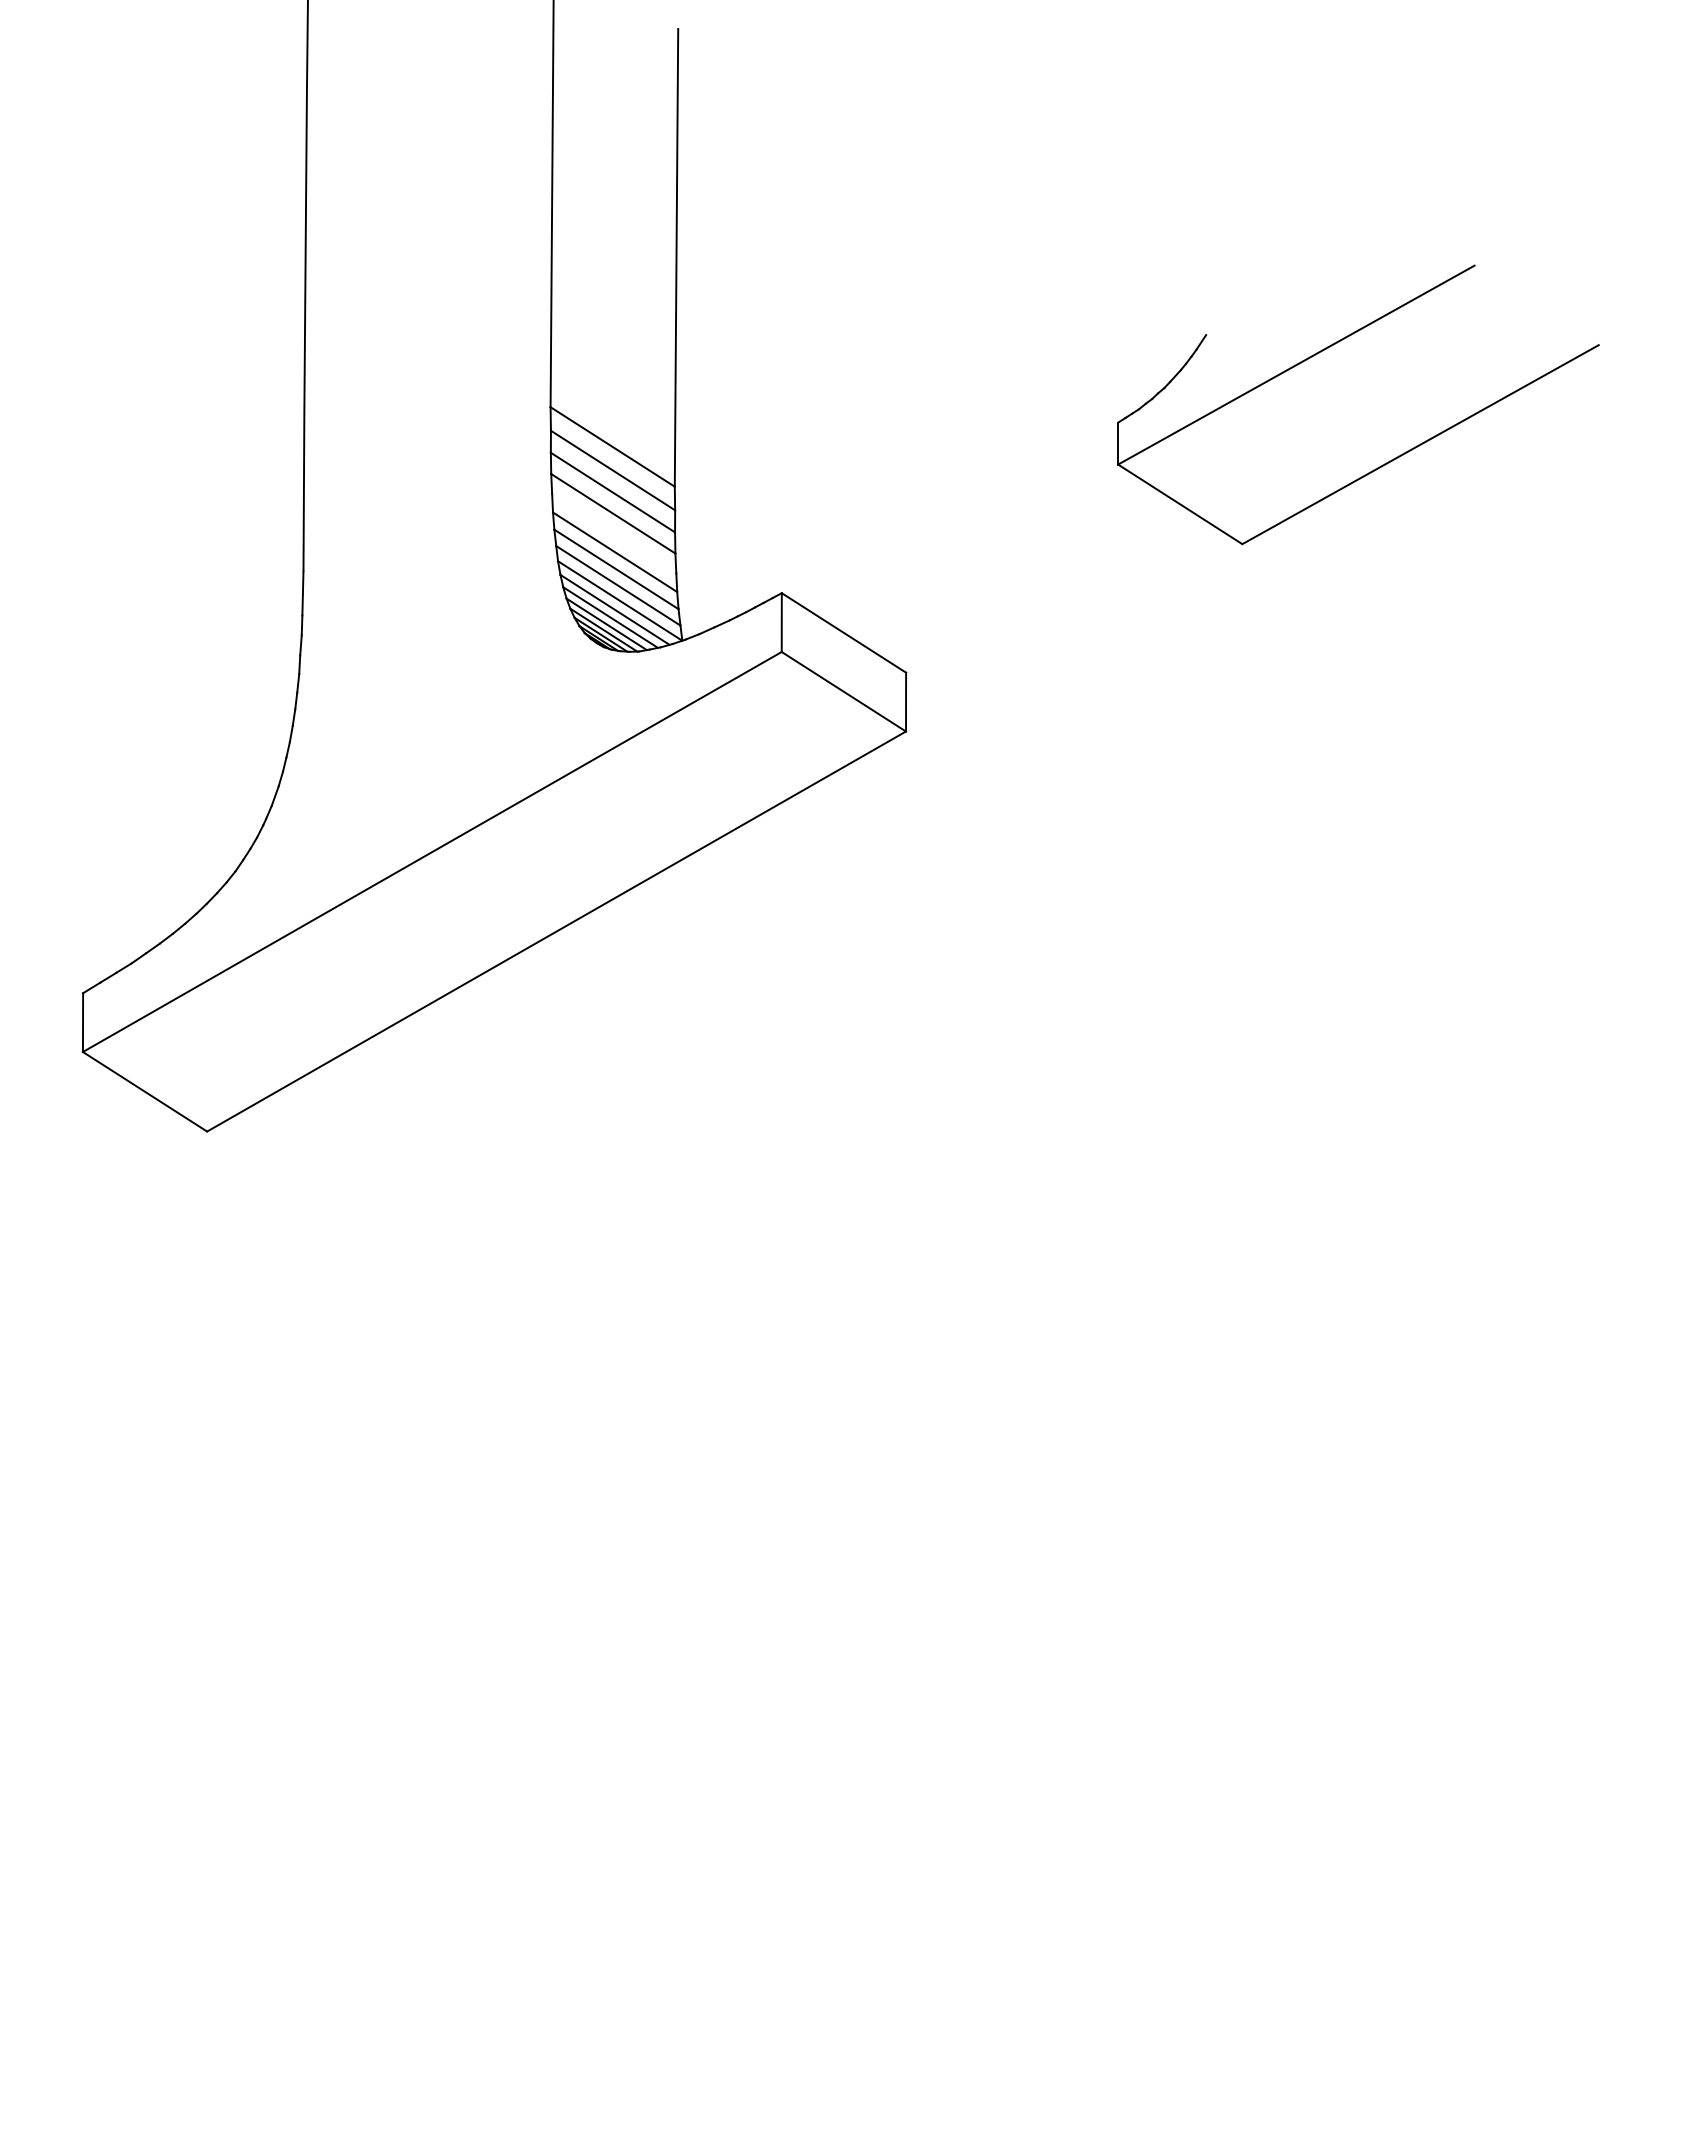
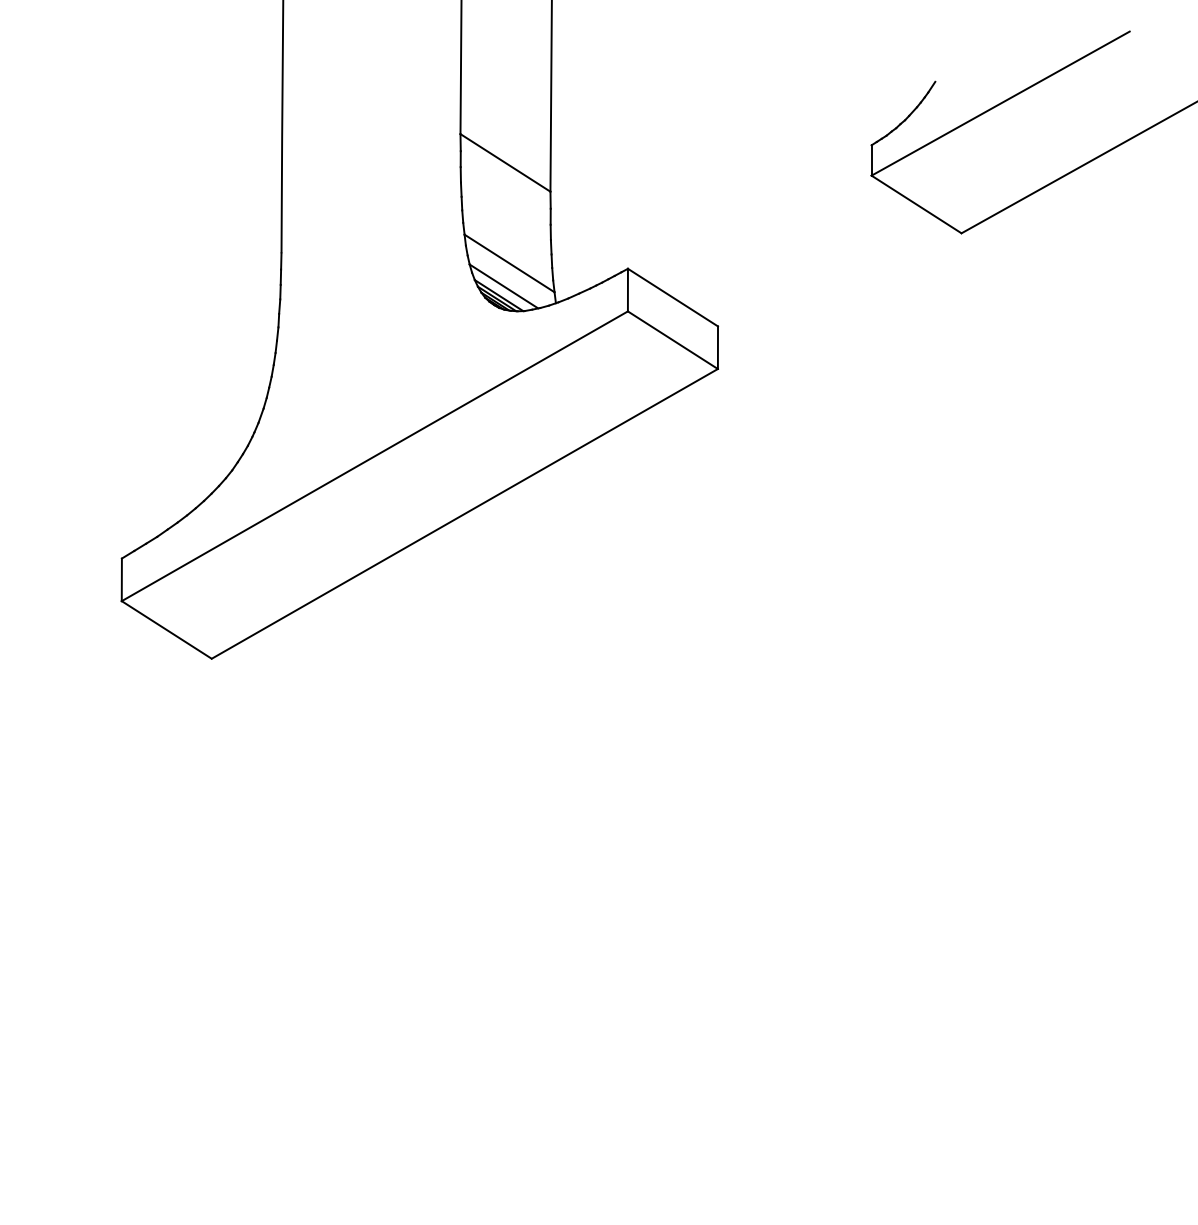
line: (612, 470) -> (505, 179), removed
line: (612, 492) -> (505, 195), removed
line: (613, 513) -> (506, 211), removed
line: (614, 551) -> (506, 238), removed
line: (616, 569) -> (508, 251), removed
line: (620, 600) -> (511, 274), removed
line: (614, 609) -> (506, 280), removed
line: (606, 624) -> (500, 291), removed

